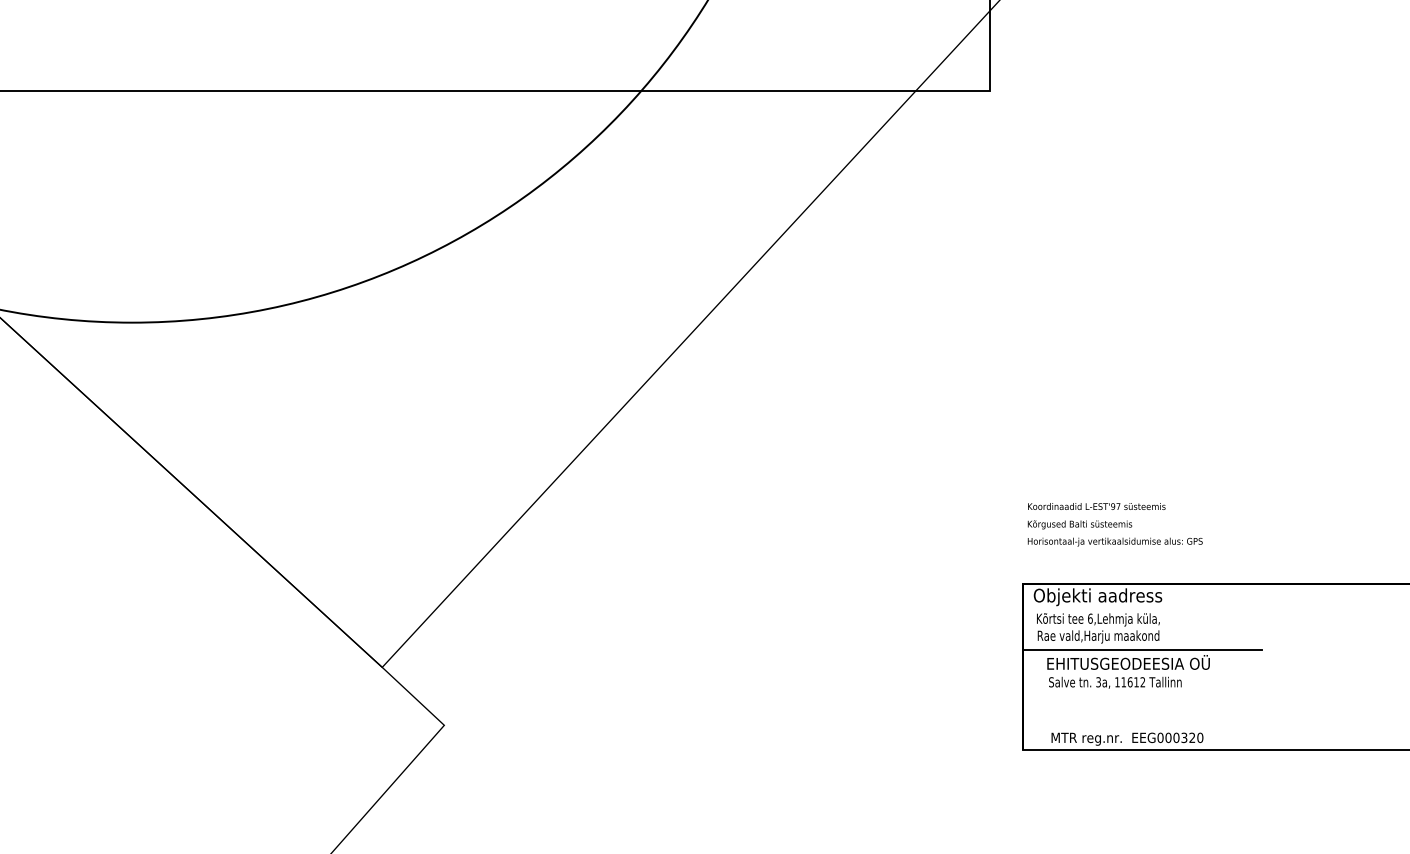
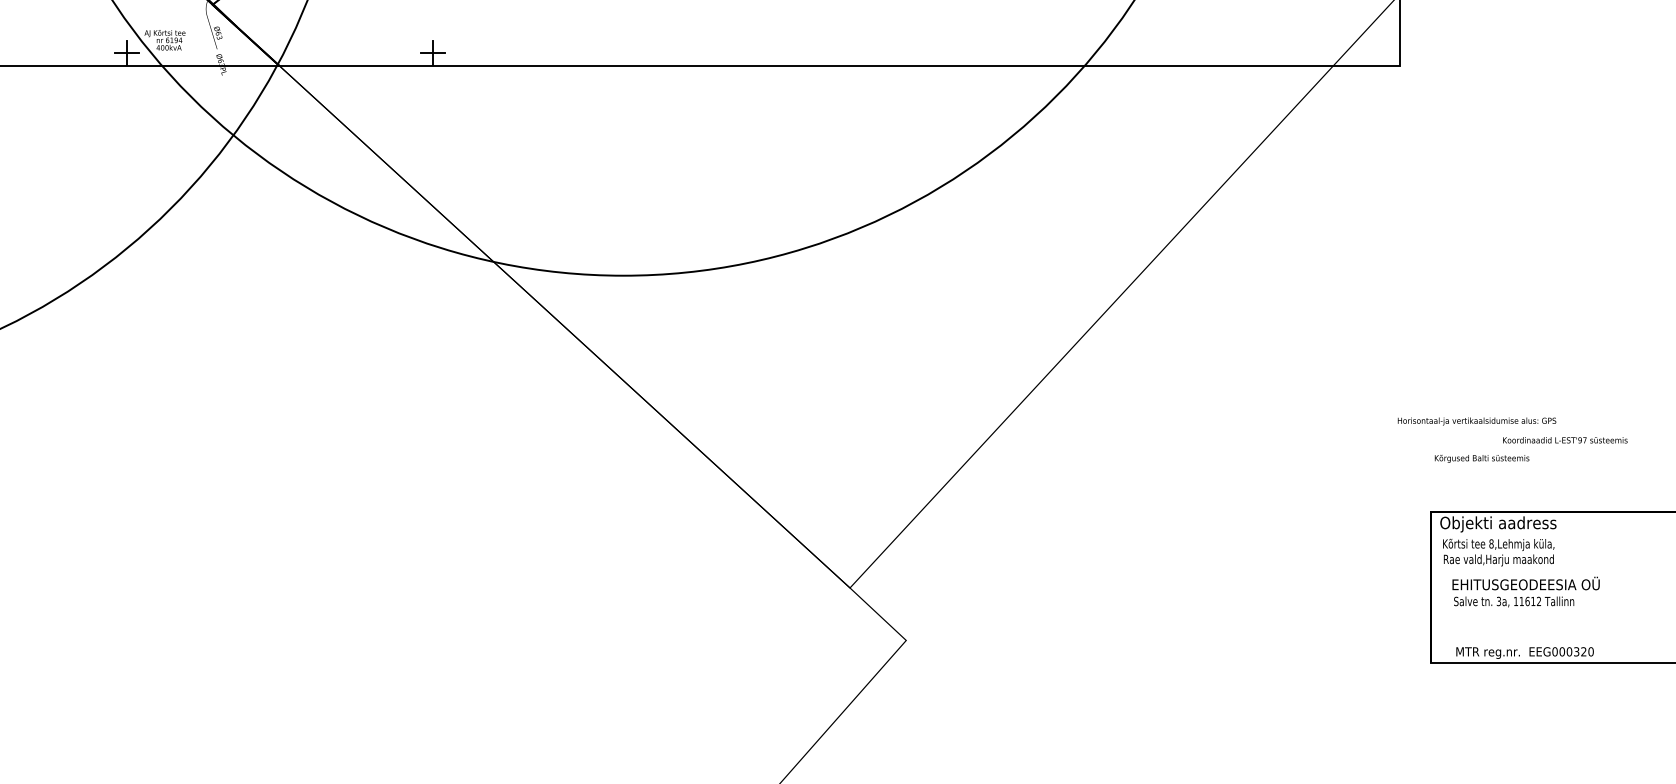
text: (1097, 506) -> (1565, 440), moved
text: (1114, 542) -> (1476, 421), moved
text: (1090, 618) -> (1491, 543), 6,Lehmja -> 8,Lehmja
line: (1142, 650) -> (1538, 572), removed

